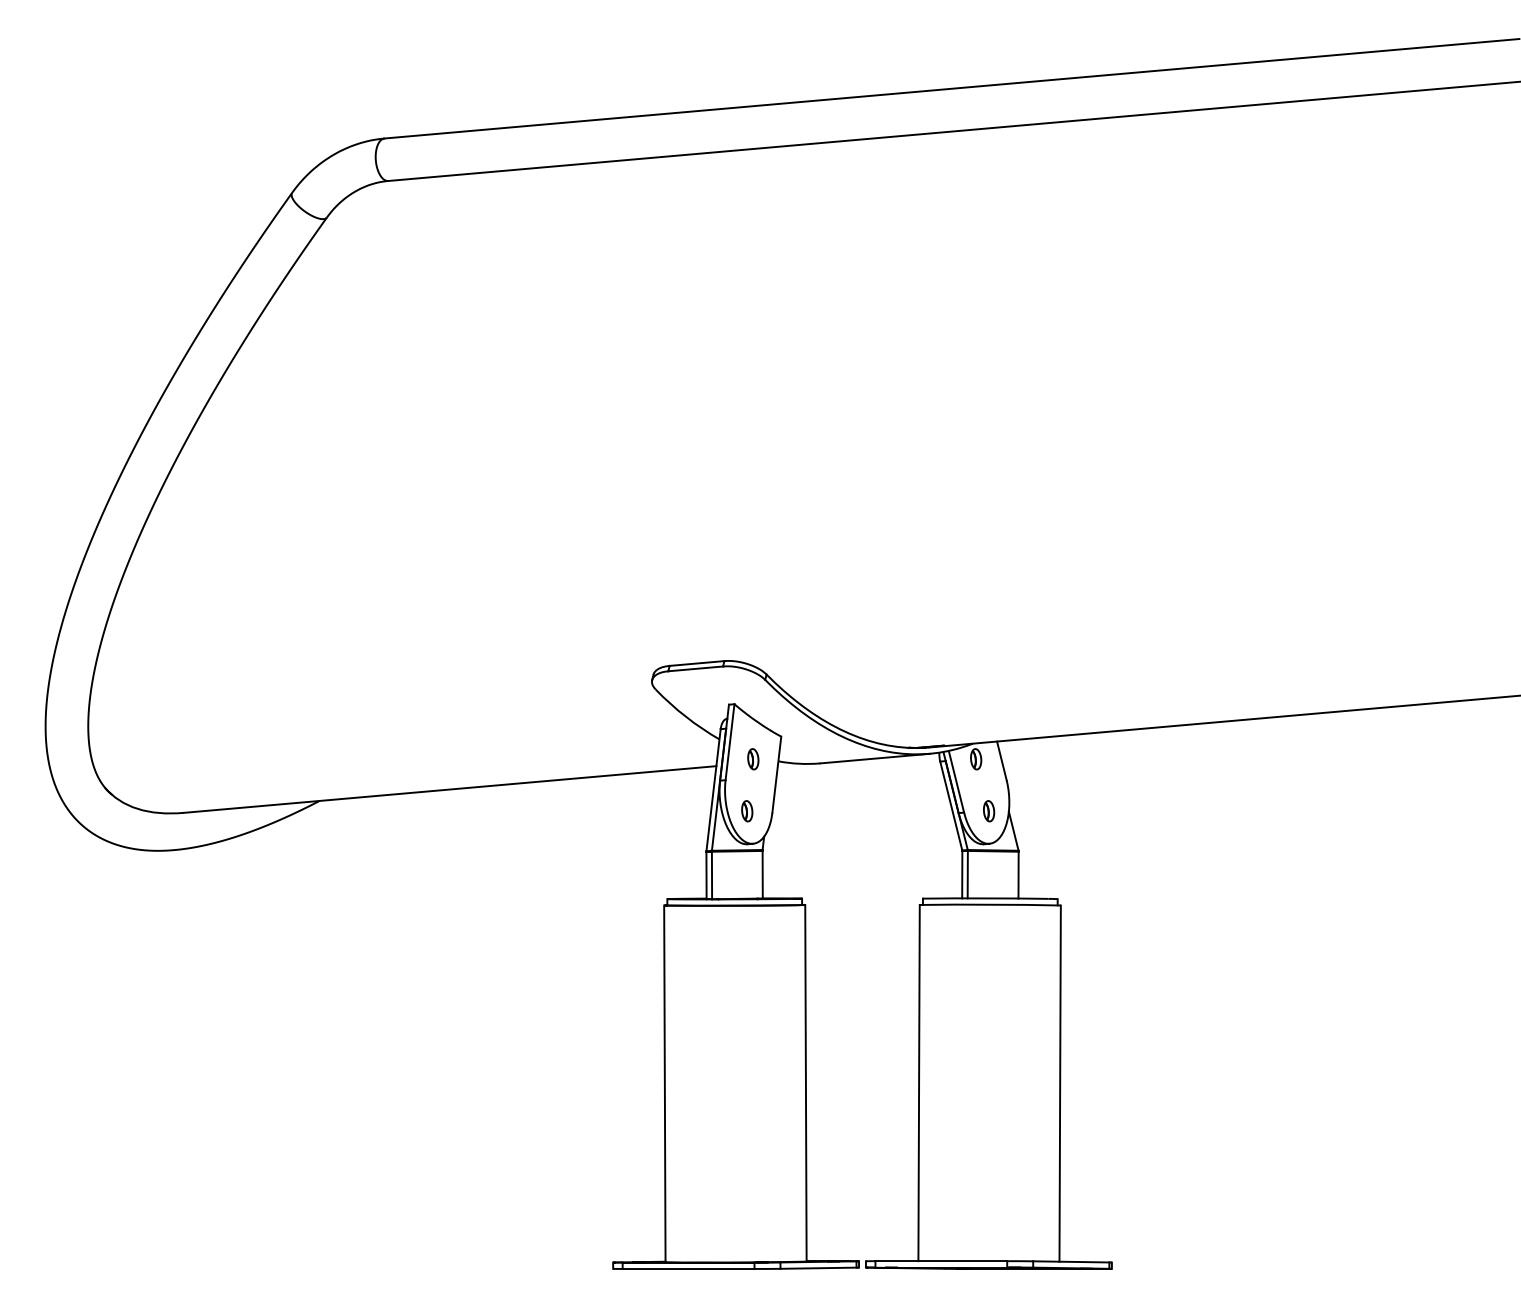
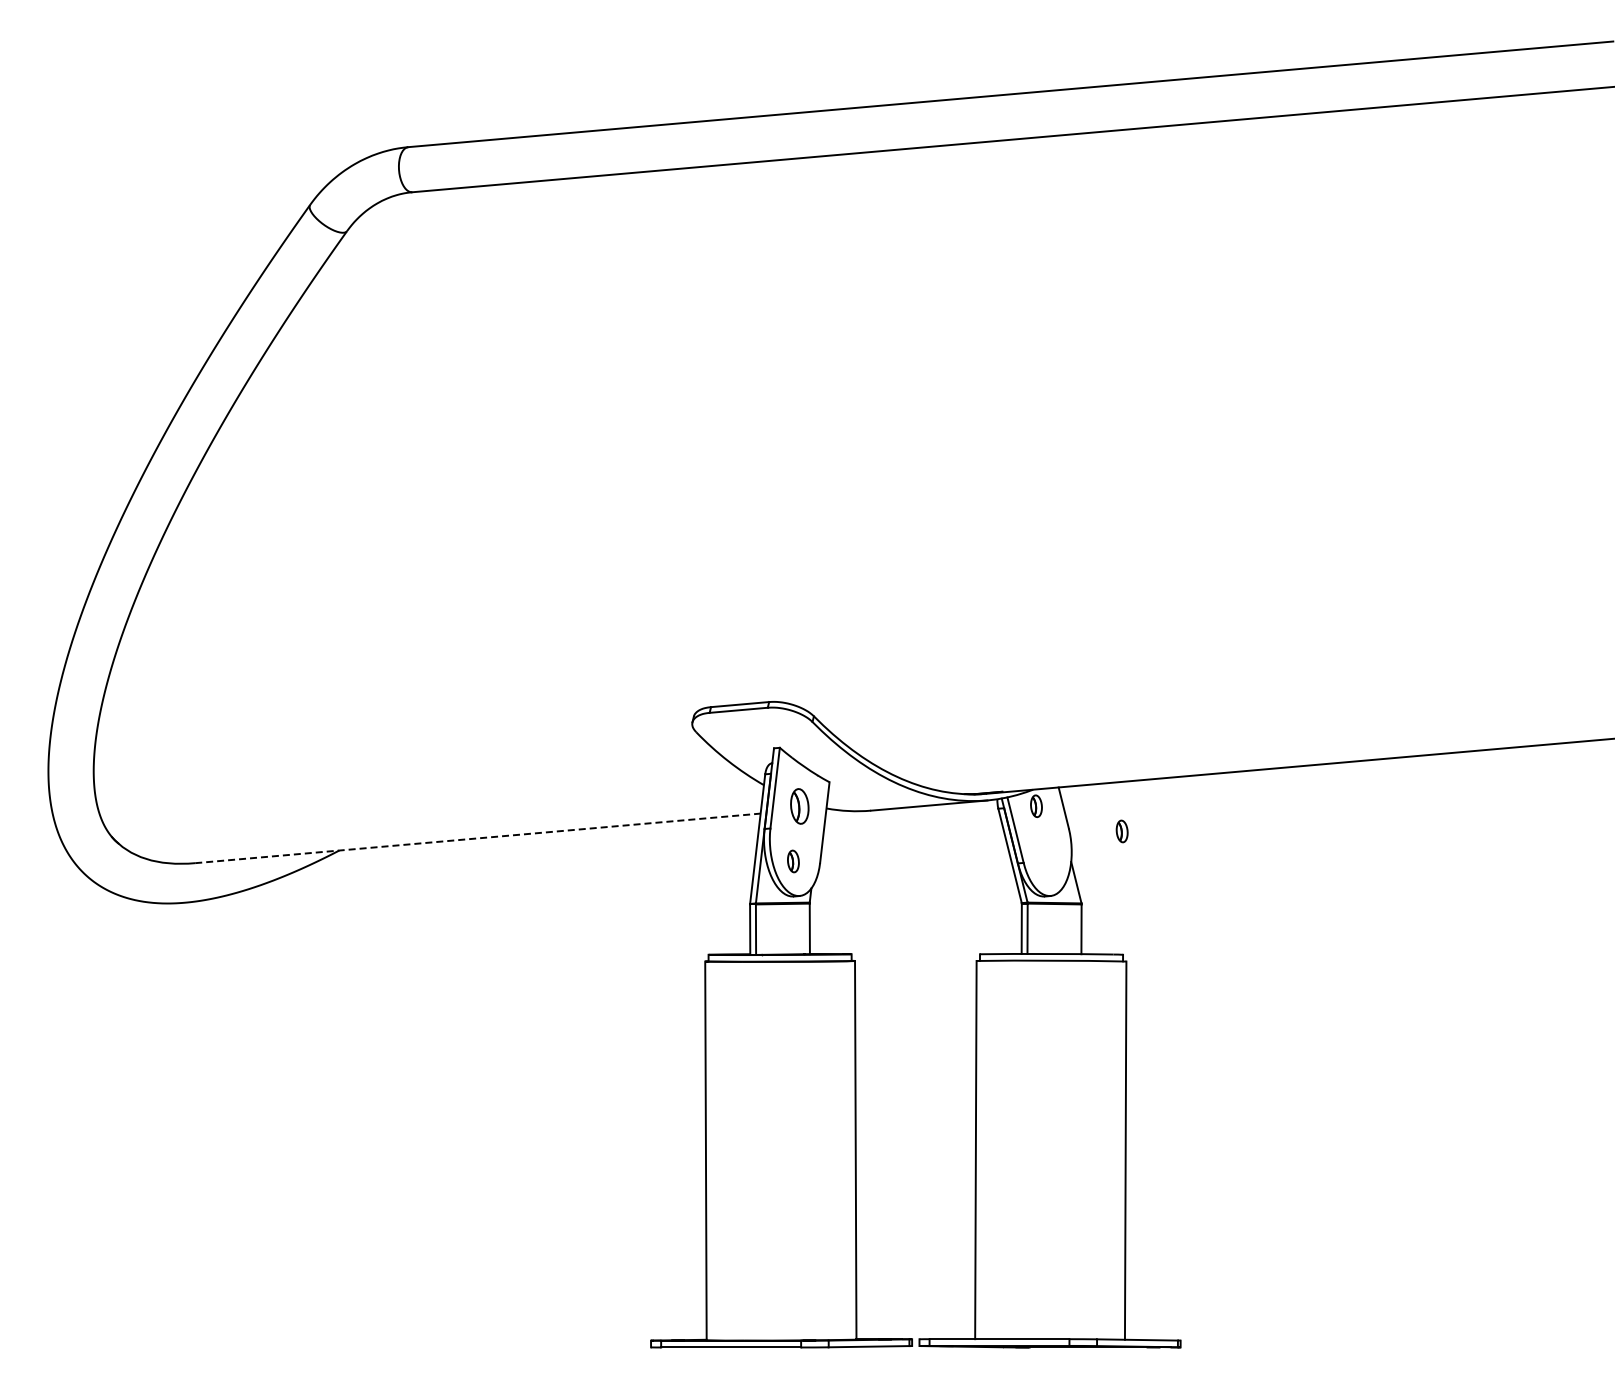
part: (752, 758) -> (799, 805), size x1.6
line: (449, 789) -> (477, 838), solid -> dashed
part: (988, 811) -> (1121, 831), moved

